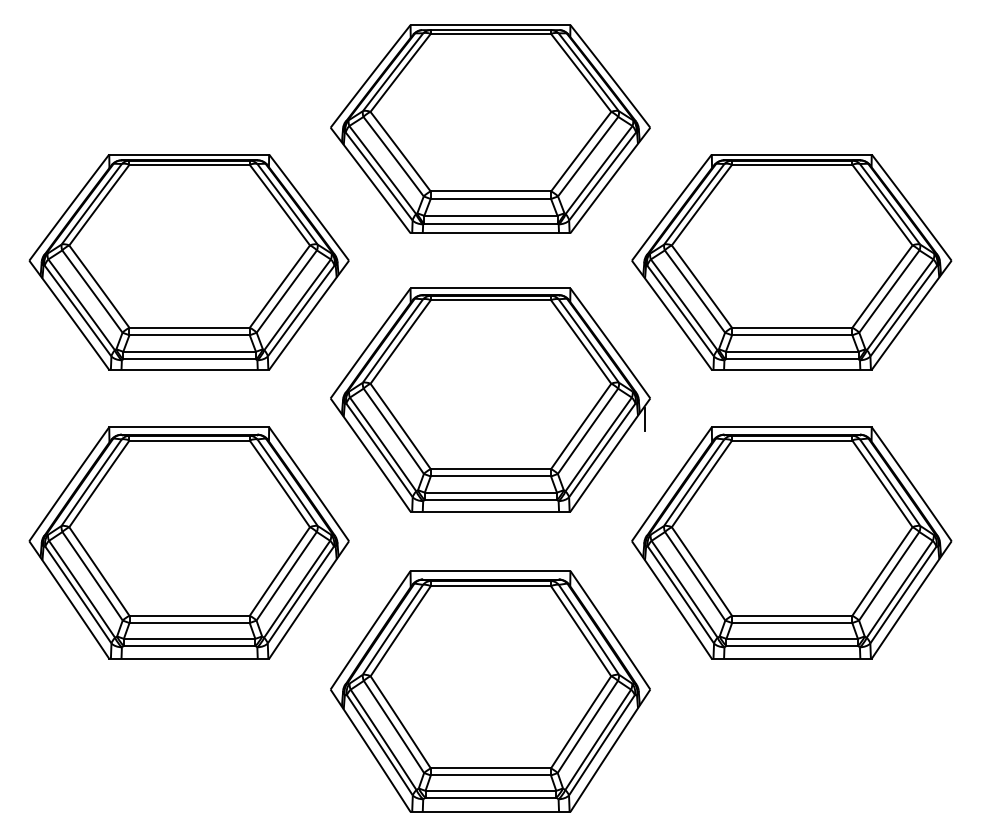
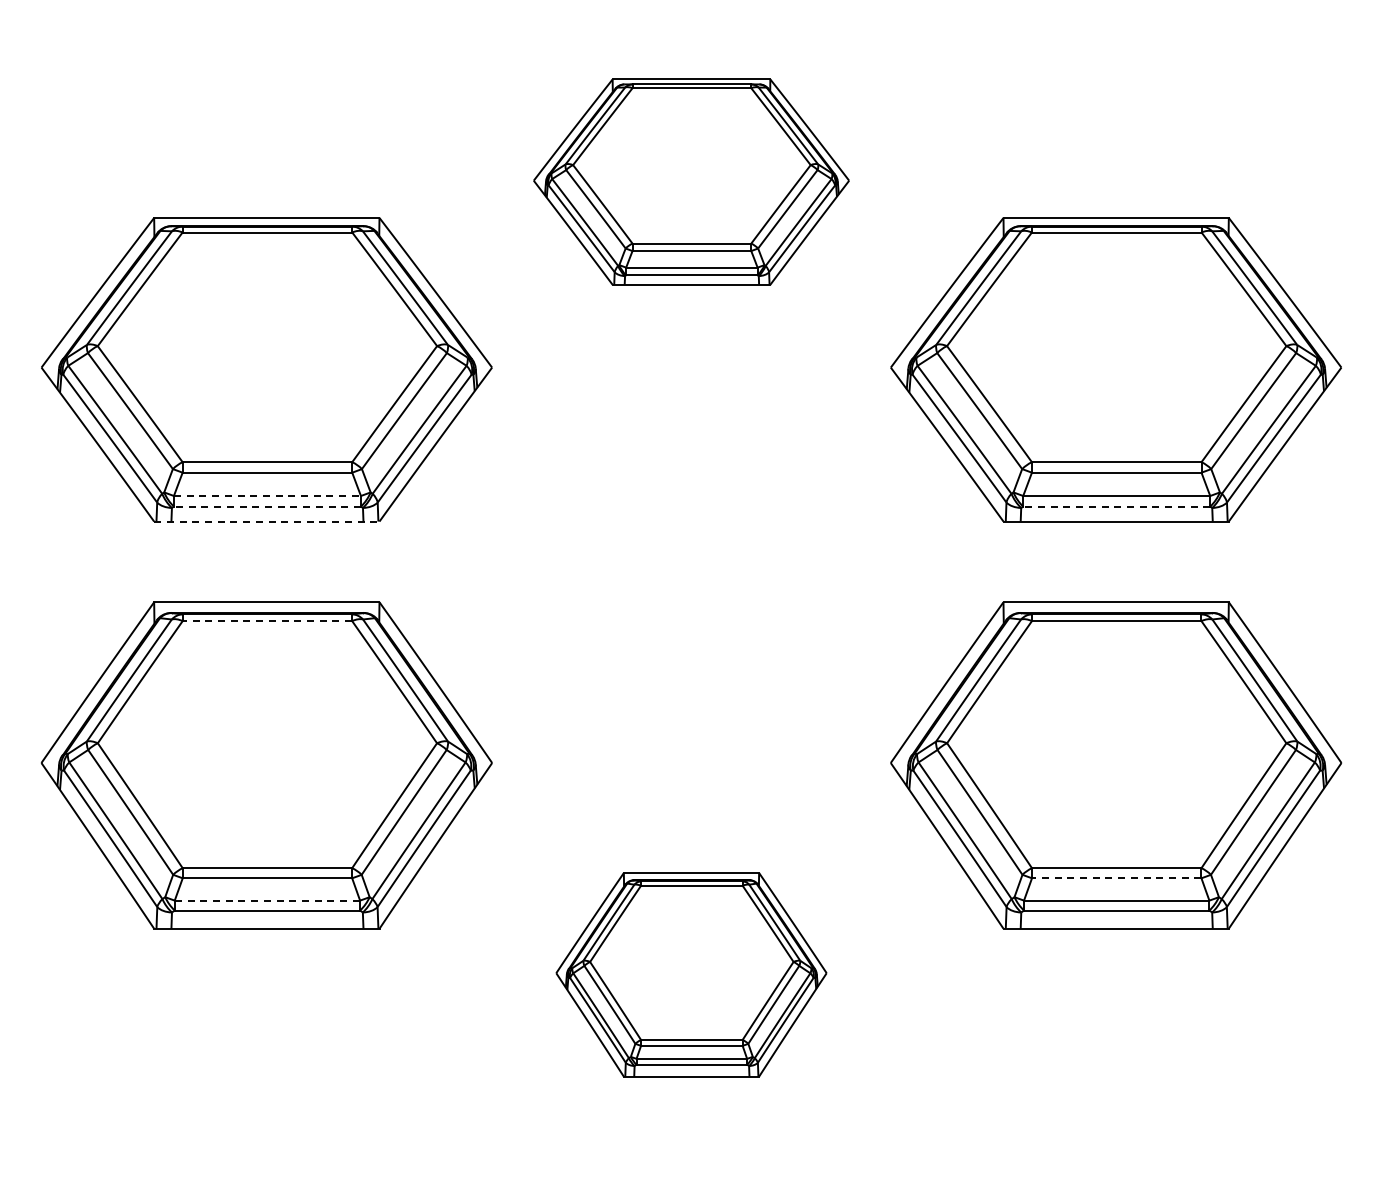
part: (490, 128) -> (691, 181), size x0.7
line: (189, 351) -> (267, 495), solid -> dashed
line: (189, 359) -> (267, 506), solid -> dashed
line: (792, 359) -> (1116, 506), solid -> dashed
line: (188, 369) -> (266, 521), solid -> dashed
part: (490, 399) -> (691, 563), removed
line: (189, 440) -> (267, 621), solid -> dashed
line: (792, 623) -> (1116, 878), solid -> dashed
line: (189, 638) -> (267, 900), solid -> dashed
part: (490, 691) -> (691, 974), size x0.6

